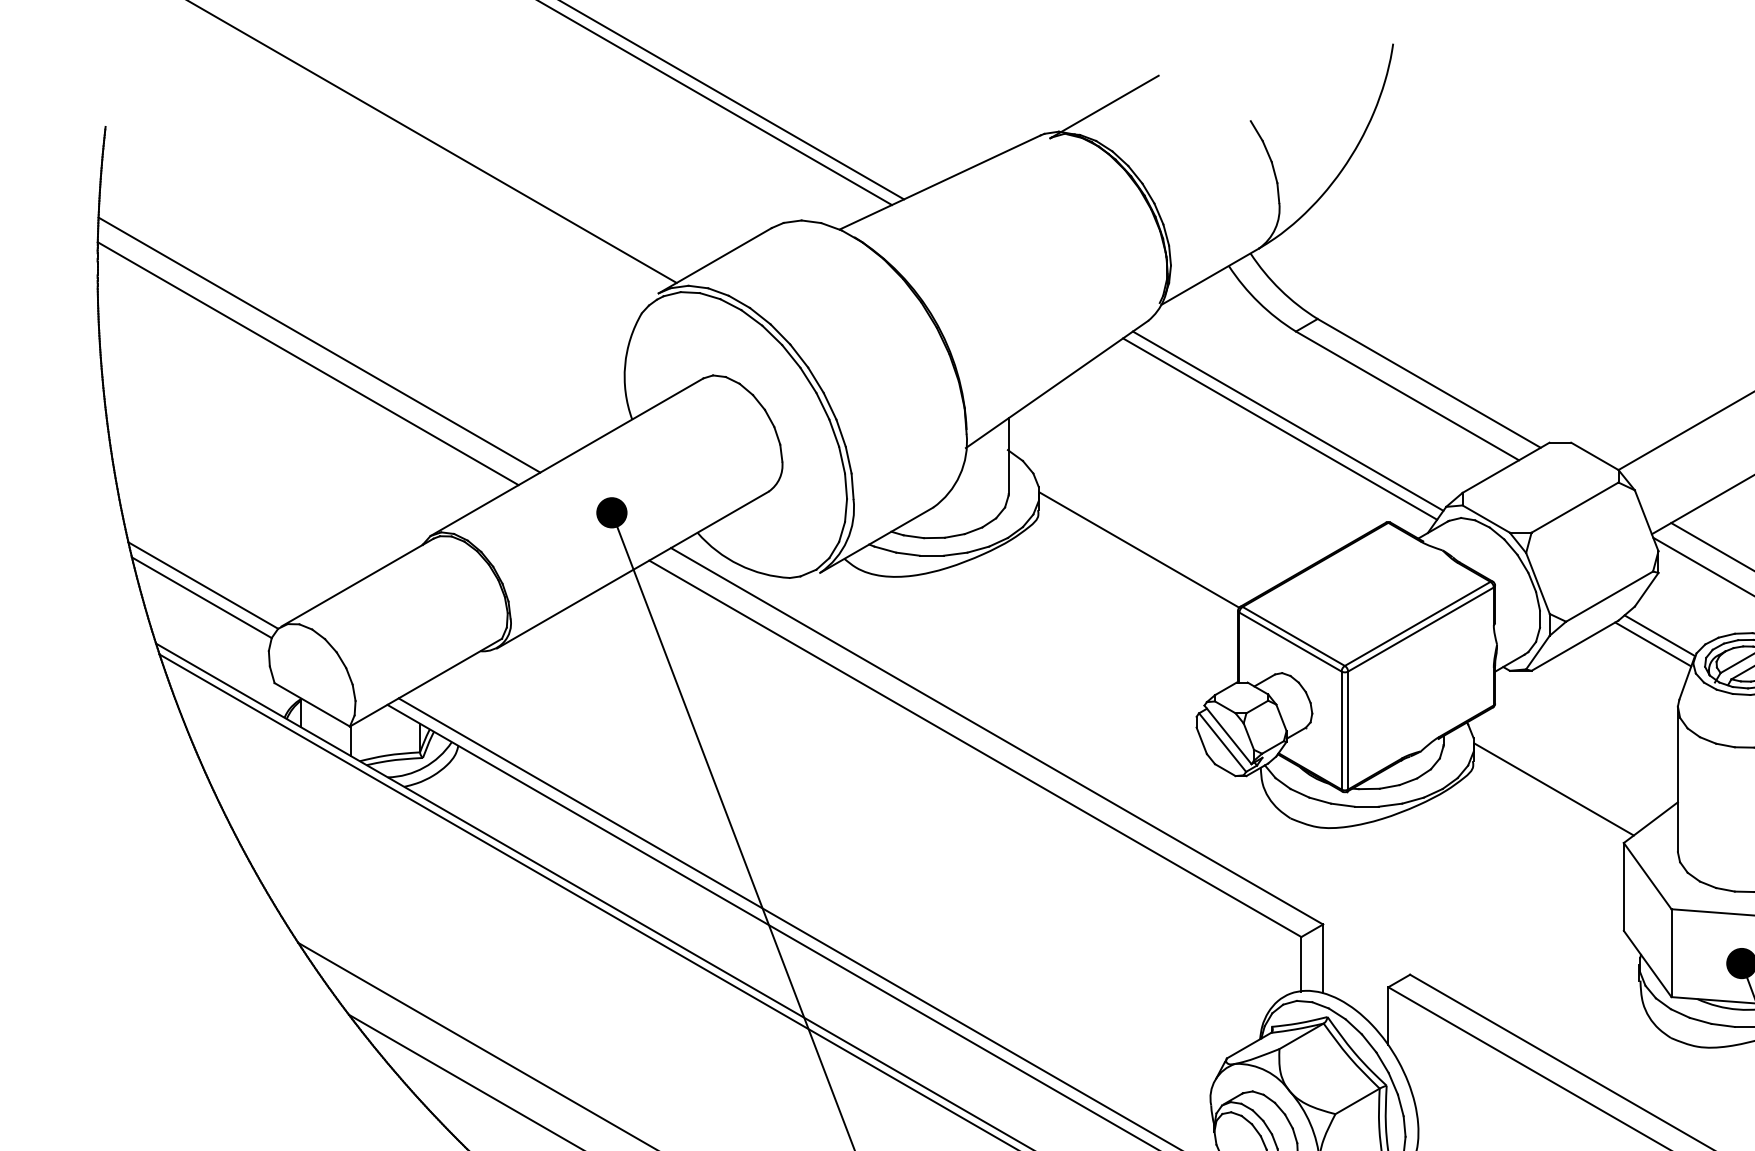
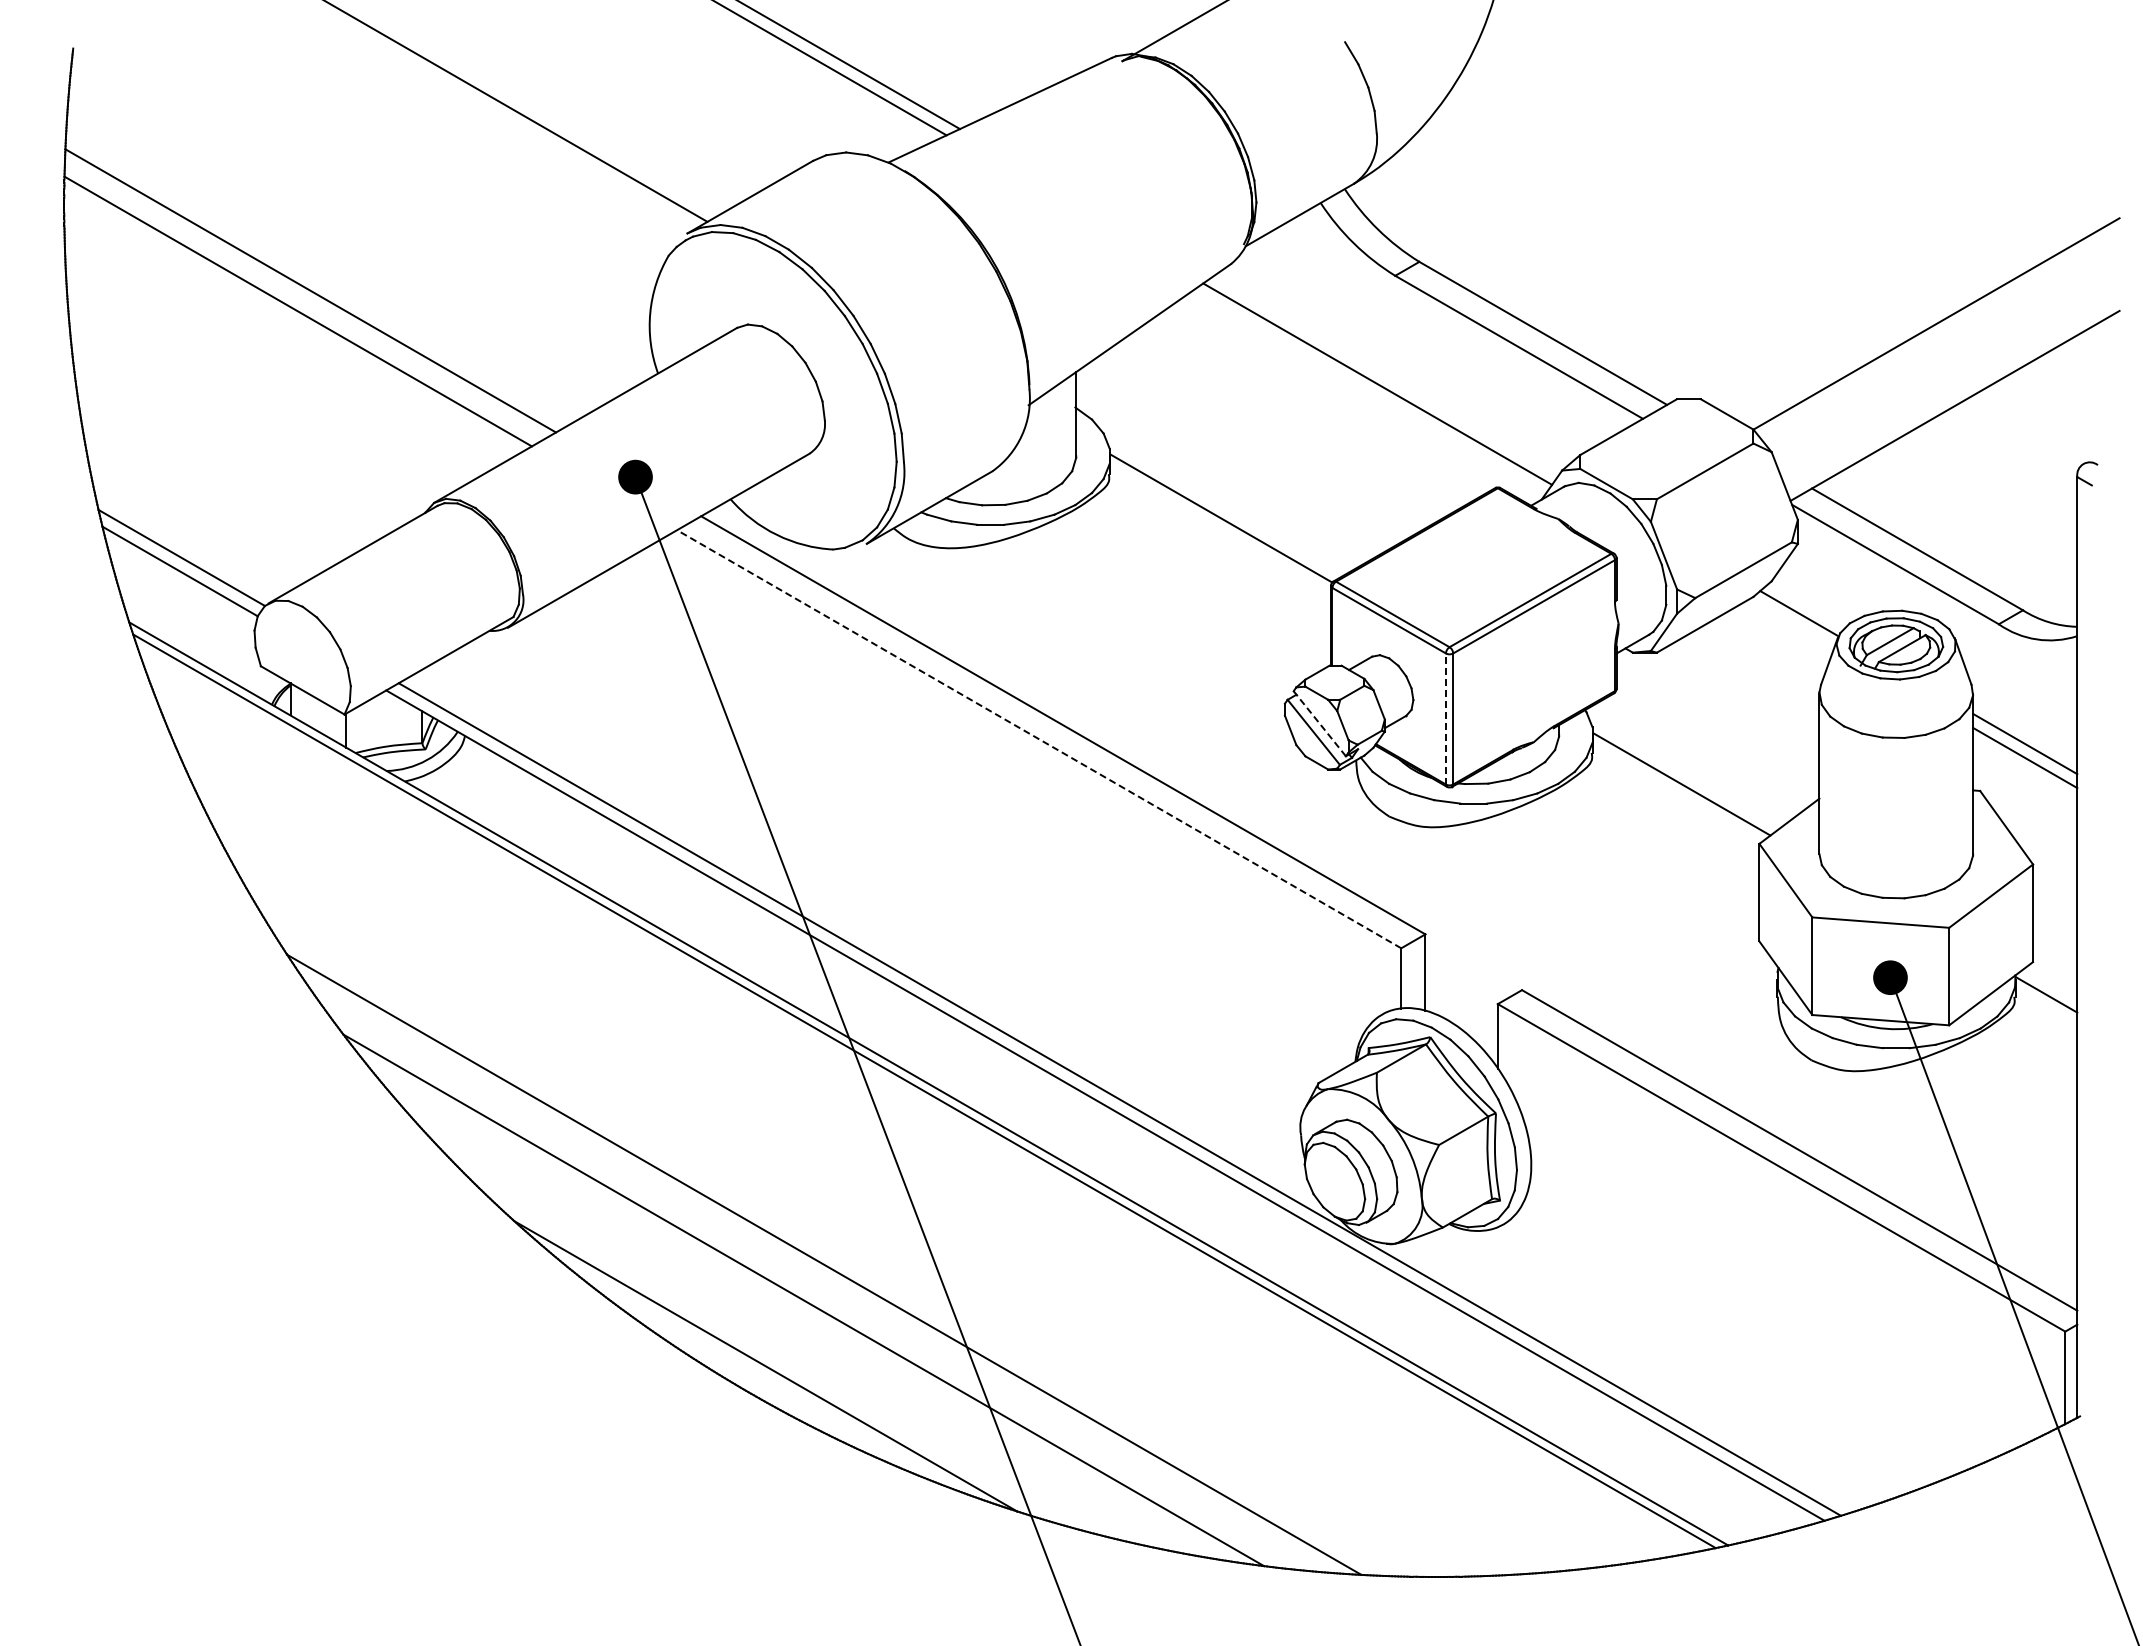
line: (1288, 420) -> (1386, 374), removed
line: (1652, 643) -> (1791, 622), removed
line: (1341, 731) -> (1445, 719), solid -> dashed
line: (1227, 734) -> (1319, 723), solid -> dashed
line: (974, 749) -> (1038, 739), solid -> dashed

